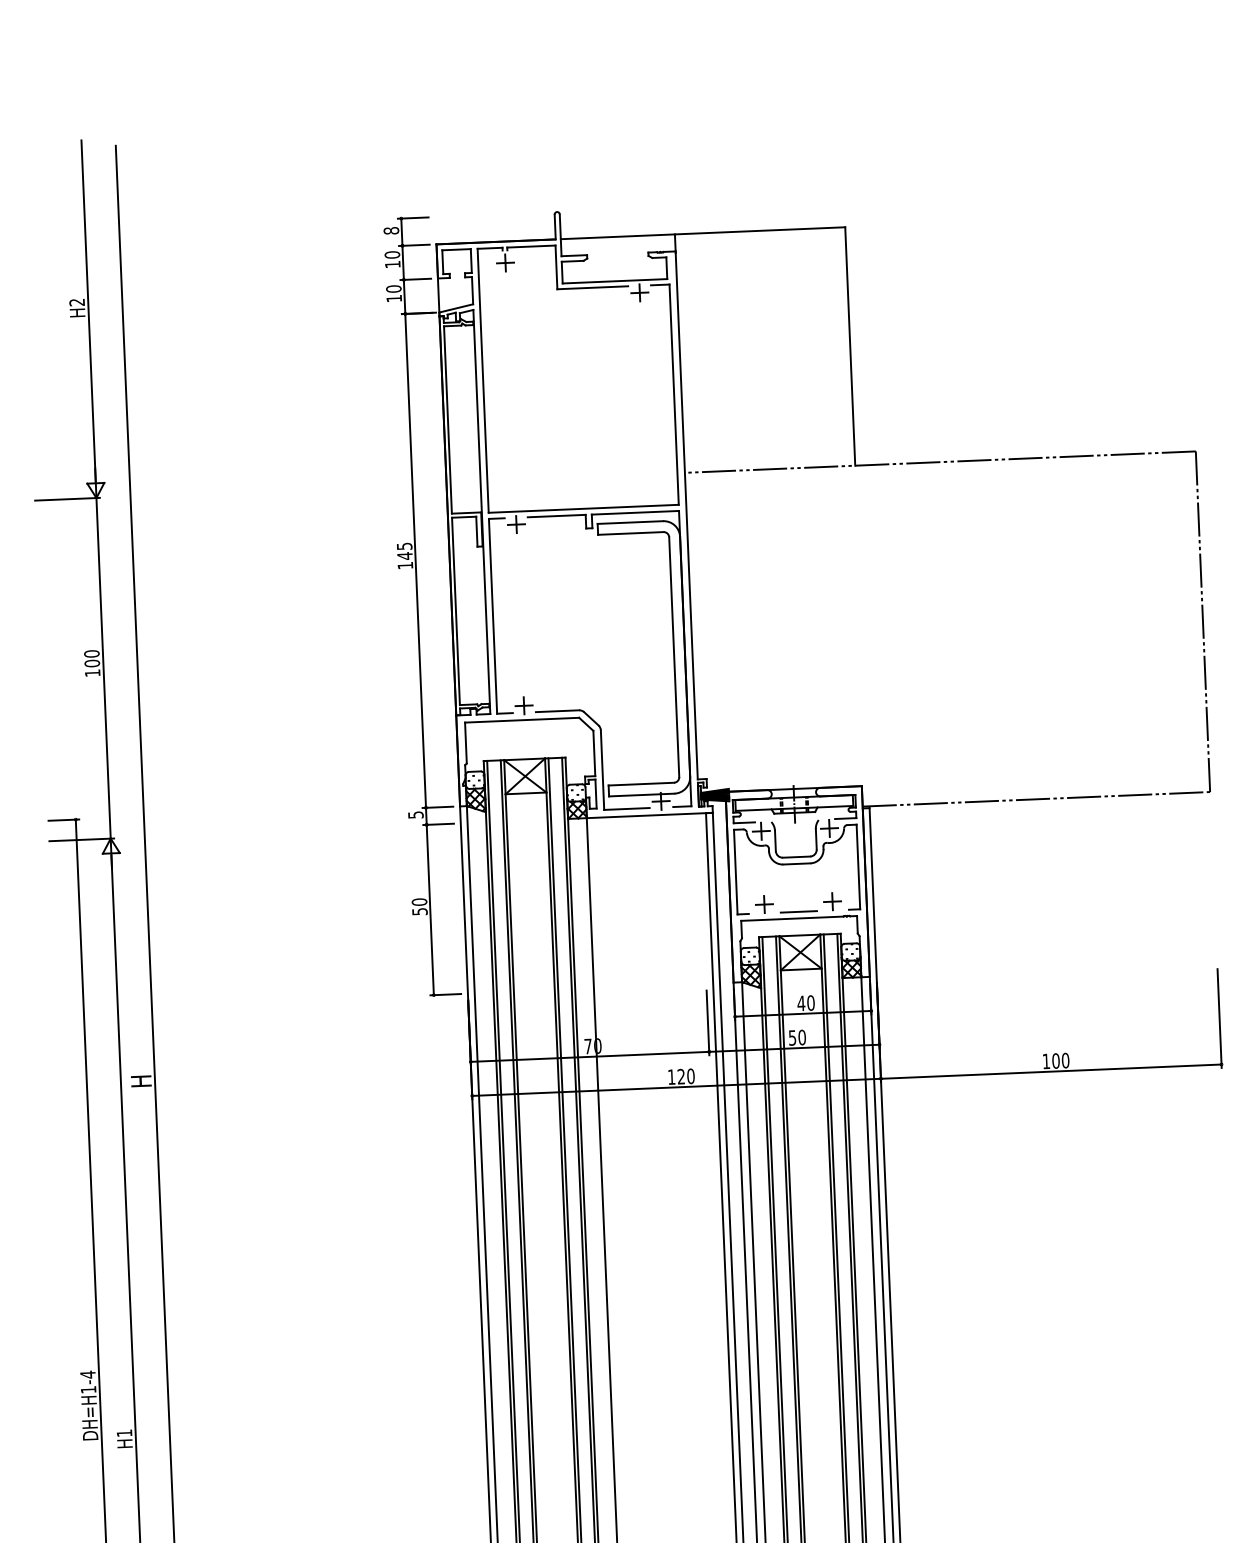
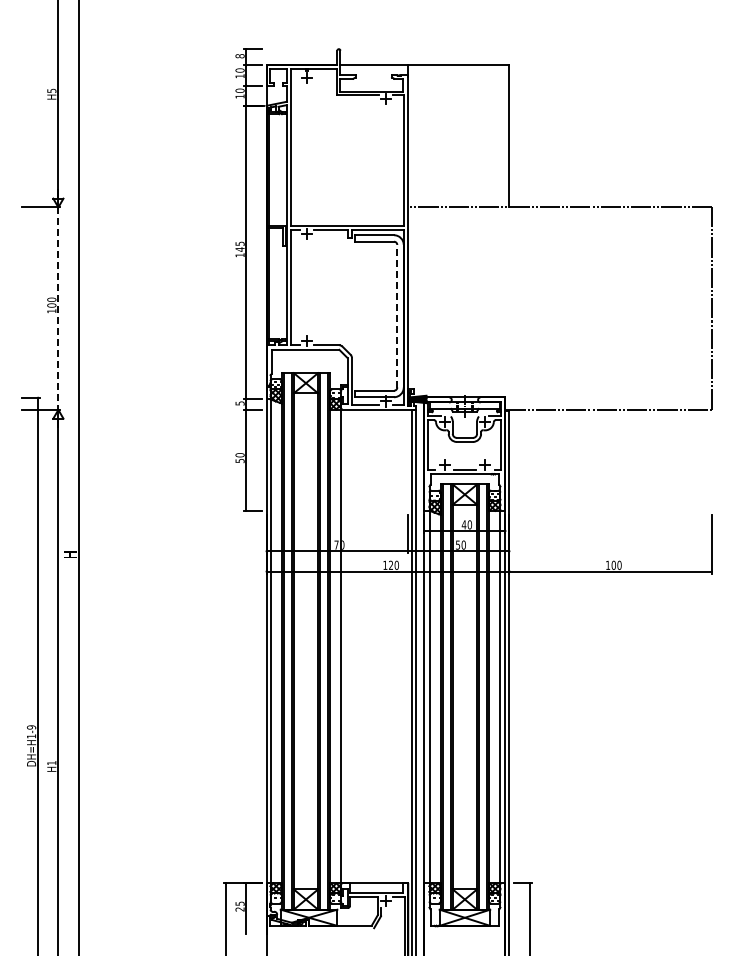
text: (76, 301) -> (51, 90), H2 -> H5
line: (674, 655) -> (397, 315), solid -> dashed
line: (103, 669) -> (58, 309), solid -> dashed
text: (87, 1374) -> (31, 727), DH=H1-4 -> DH=H1-9

